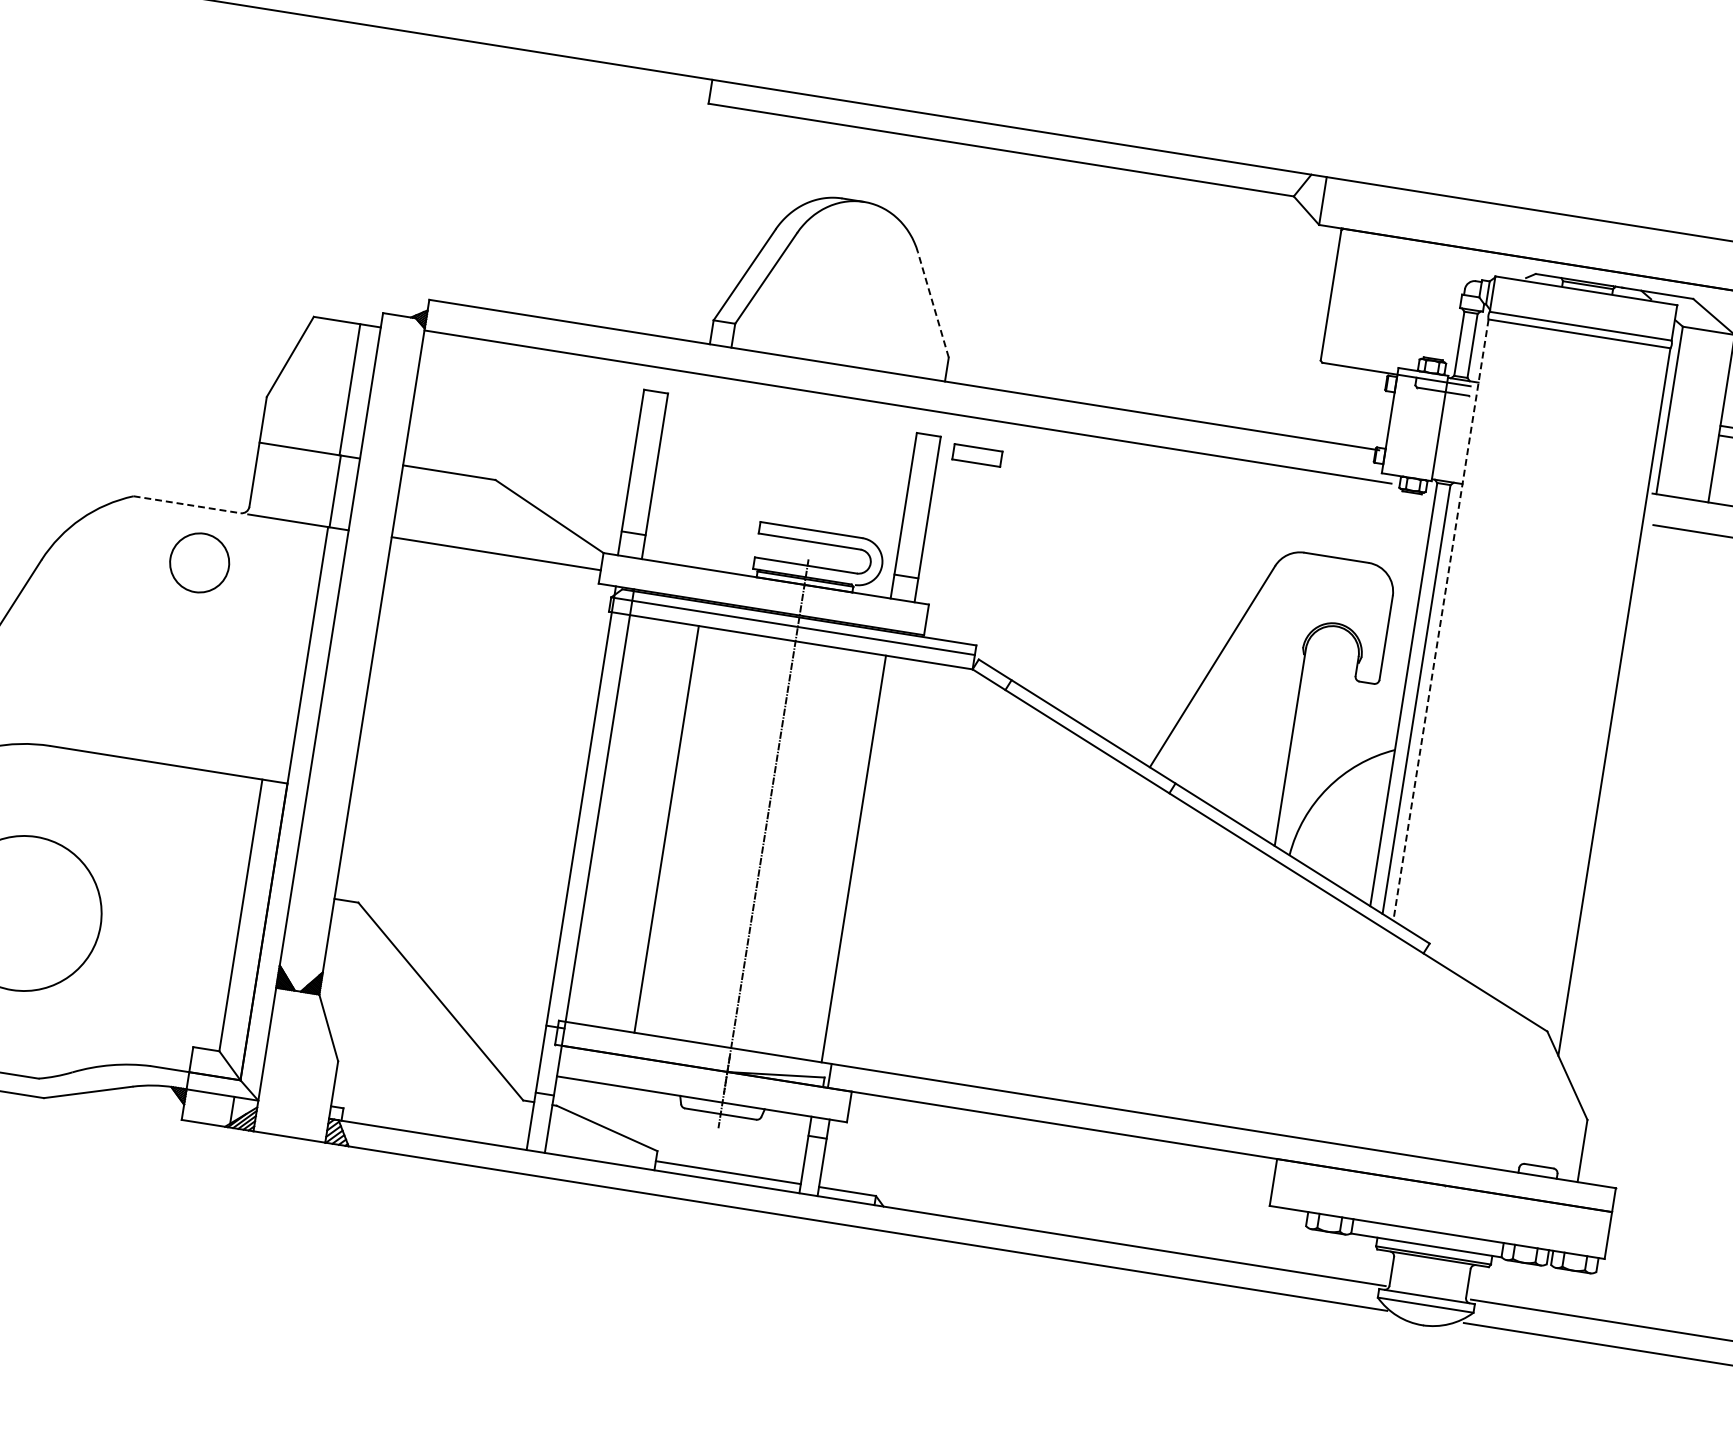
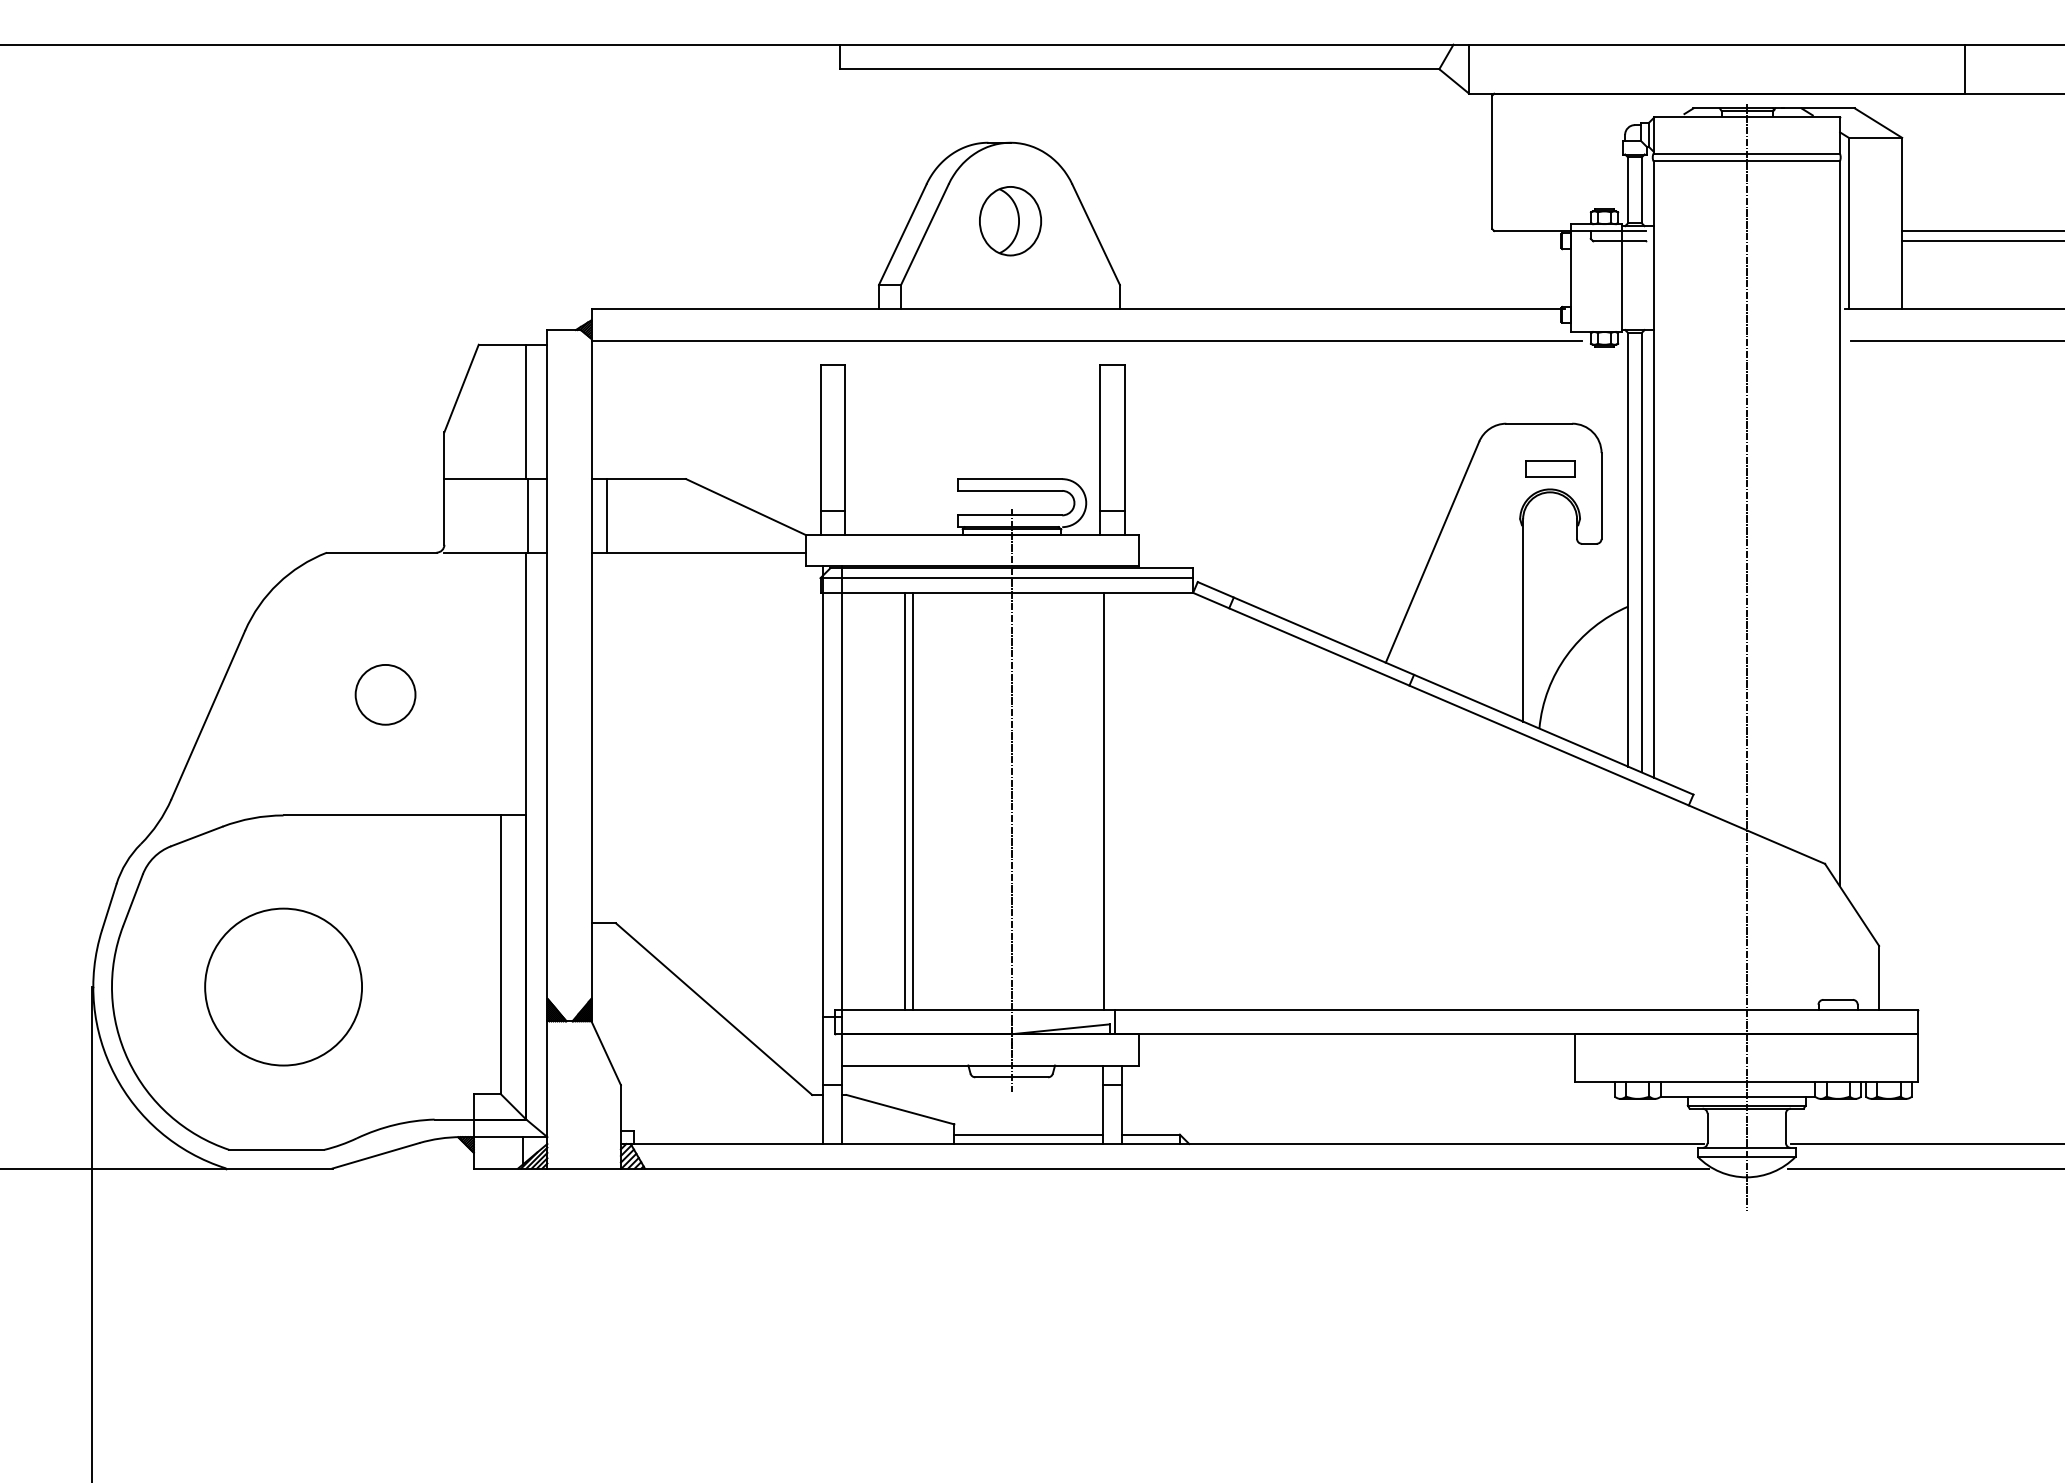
part: (851, 278) -> (1010, 221), added
line: (933, 304) -> (1096, 234), dashed -> solid
part: (977, 454) -> (1550, 468), moved
line: (413, 503) -> (607, 515), added
line: (186, 504) -> (381, 552), dashed -> solid
circle: (199, 562) -> (385, 694), moved
line: (1440, 620) -> (1653, 469), dashed -> solid
line: (1502, 816) -> (1746, 656), added
line: (658, 827) -> (904, 800), added

